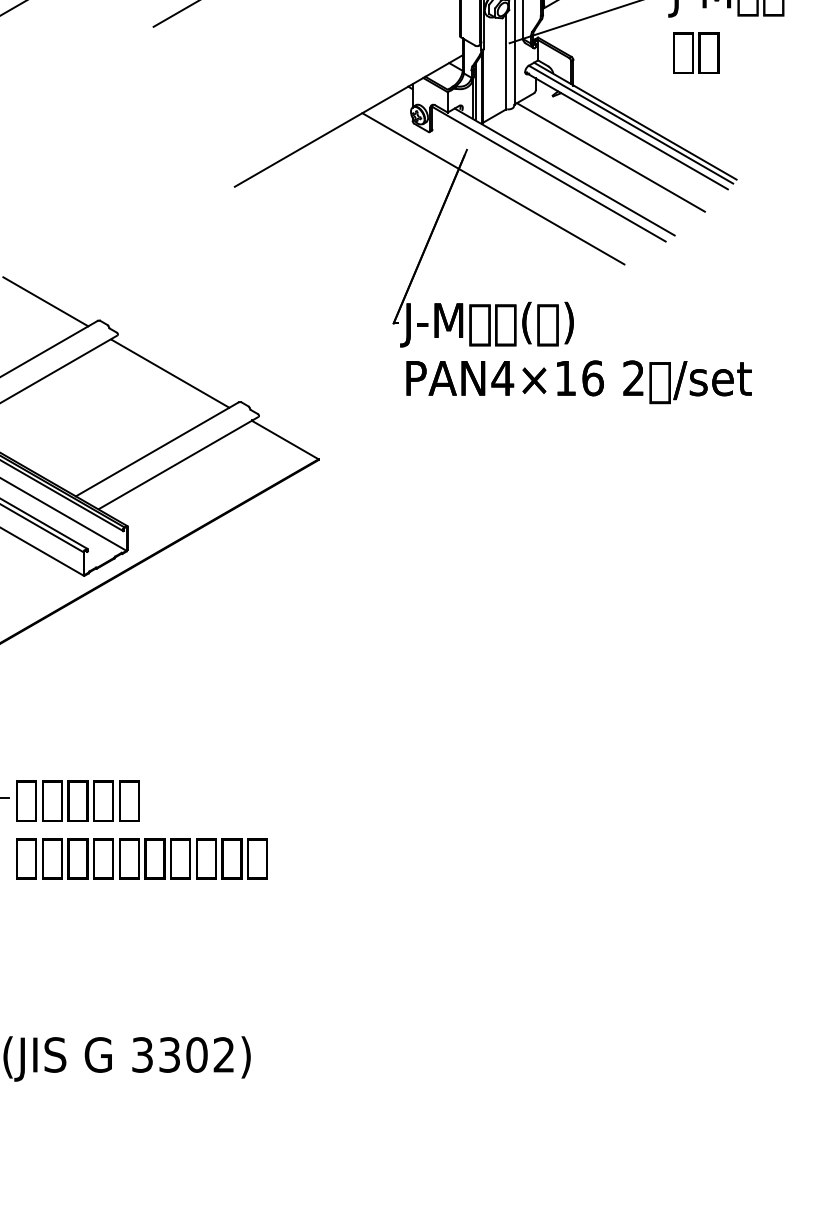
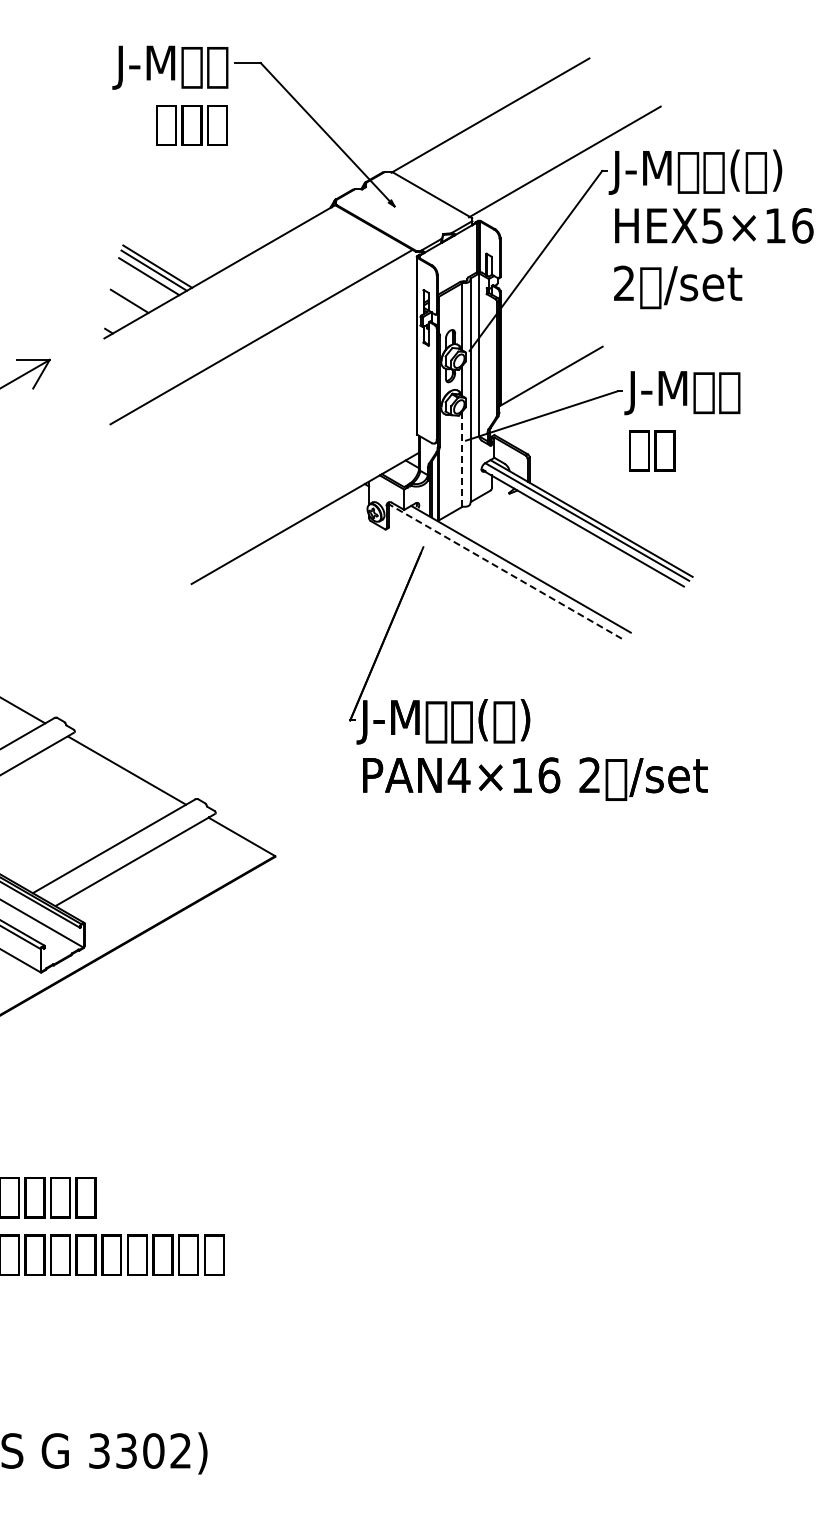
line: (505, 63) -> (461, 460), solid -> dashed
line: (611, 157) -> (567, 554), removed
line: (549, 174) -> (505, 571), solid -> dashed
line: (493, 188) -> (449, 585), removed

